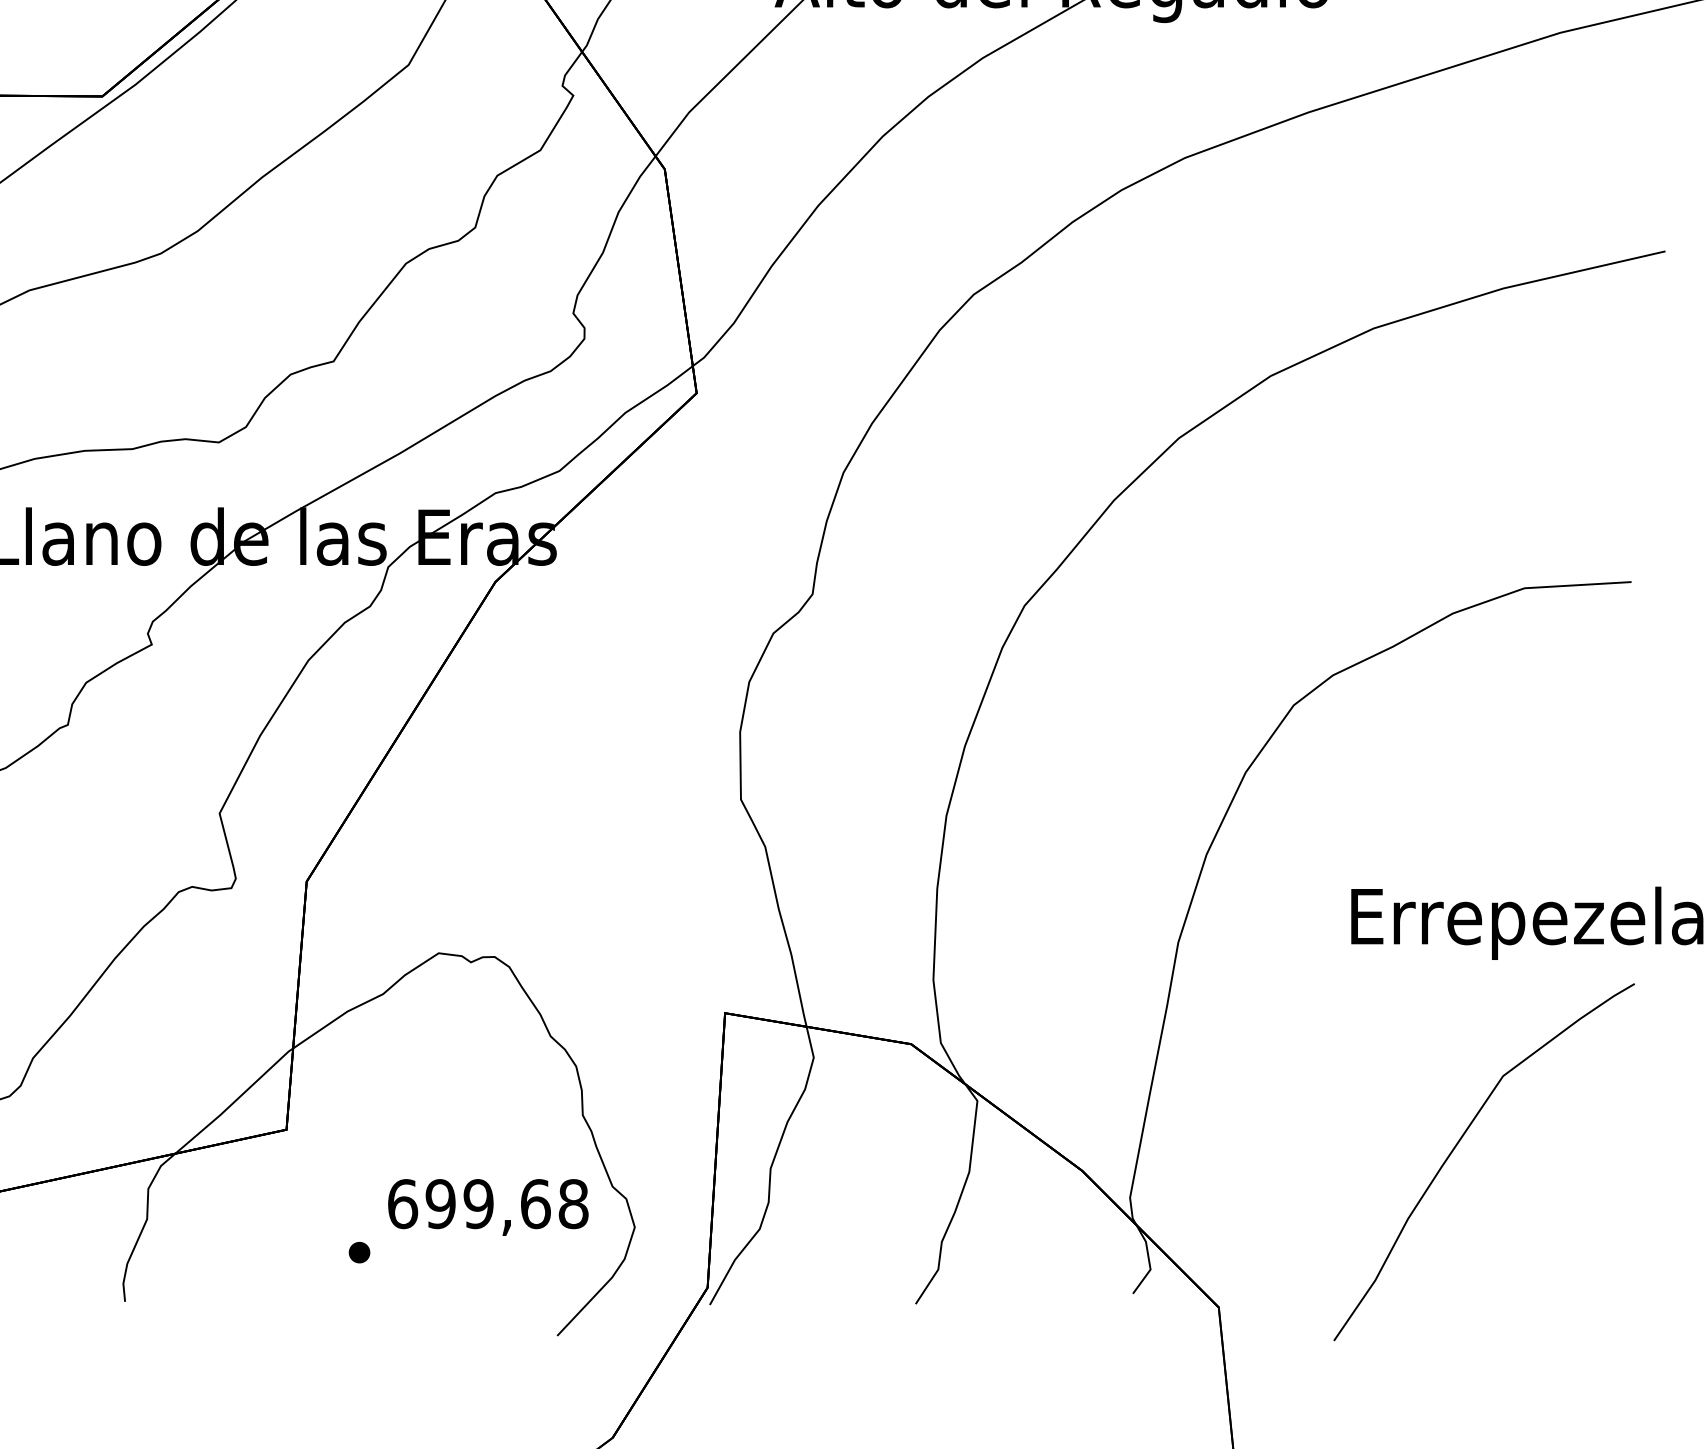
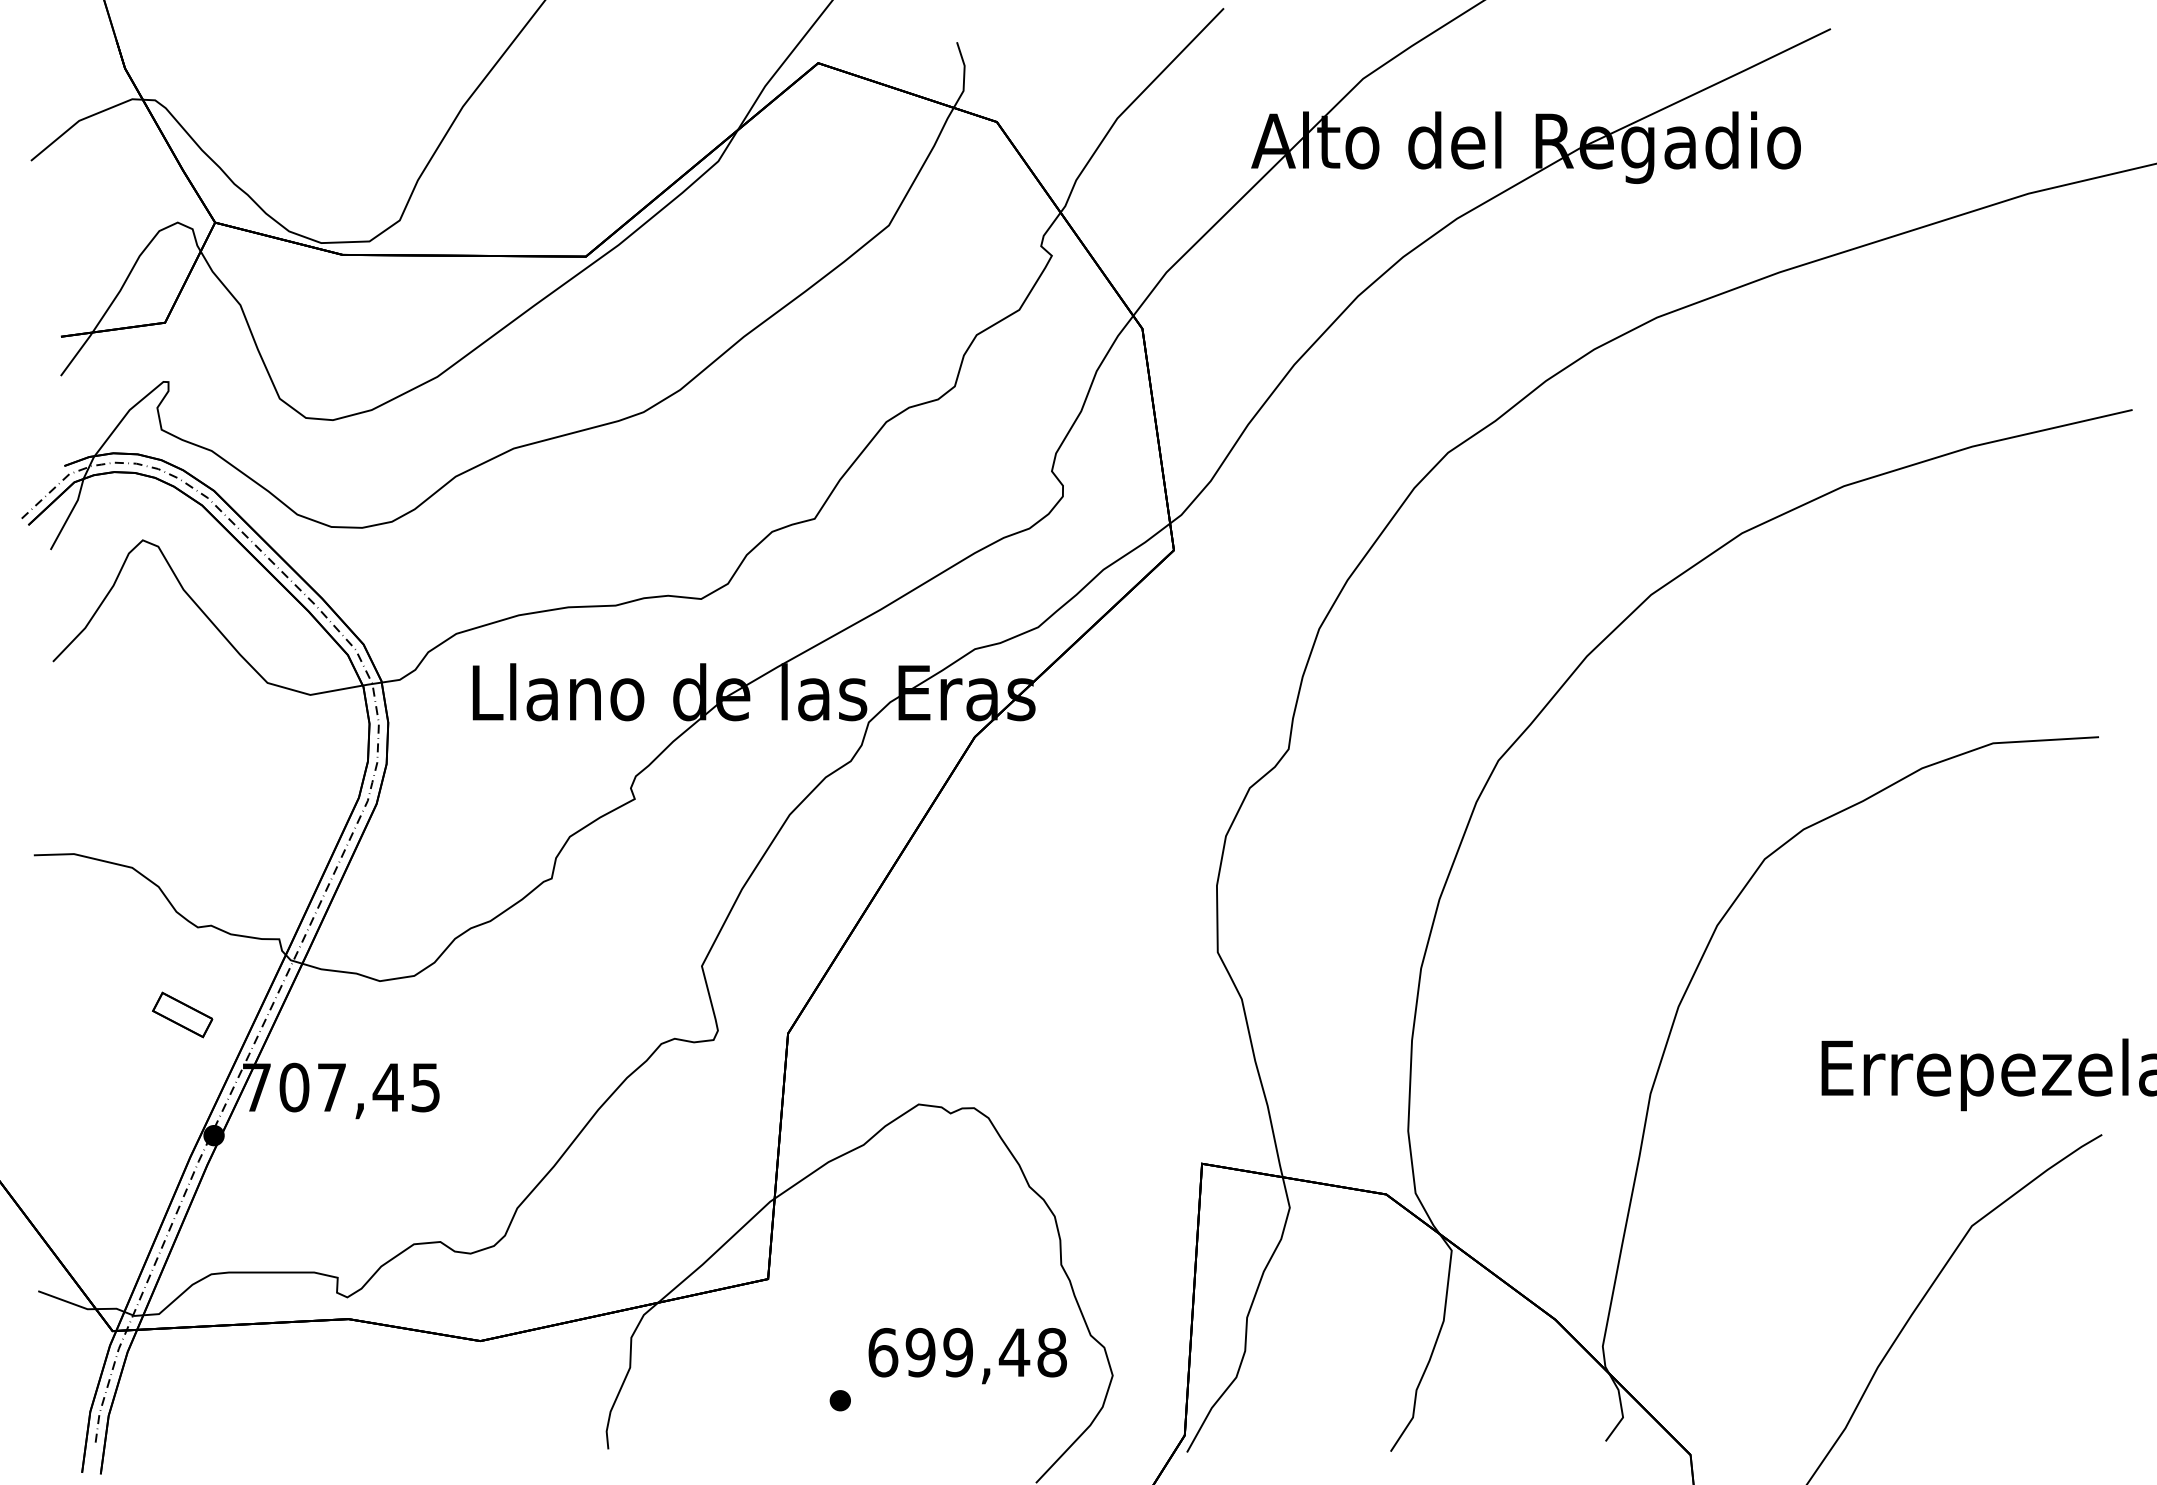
text: (535, 1203) -> (1014, 1352), 699,68 -> 699,48

